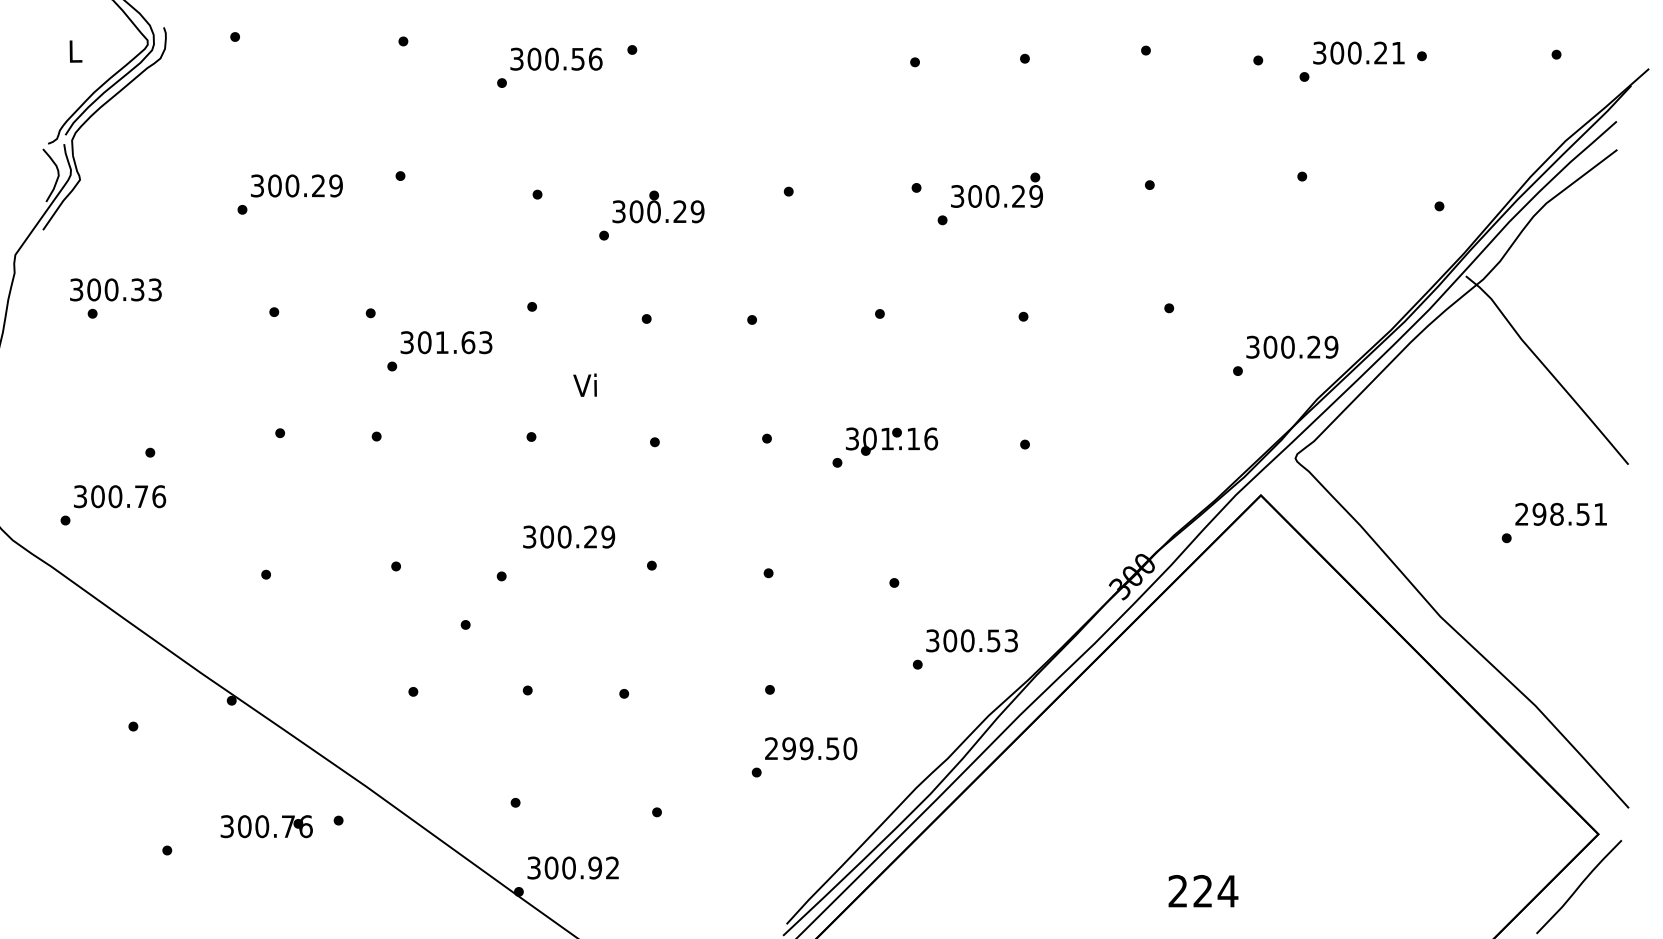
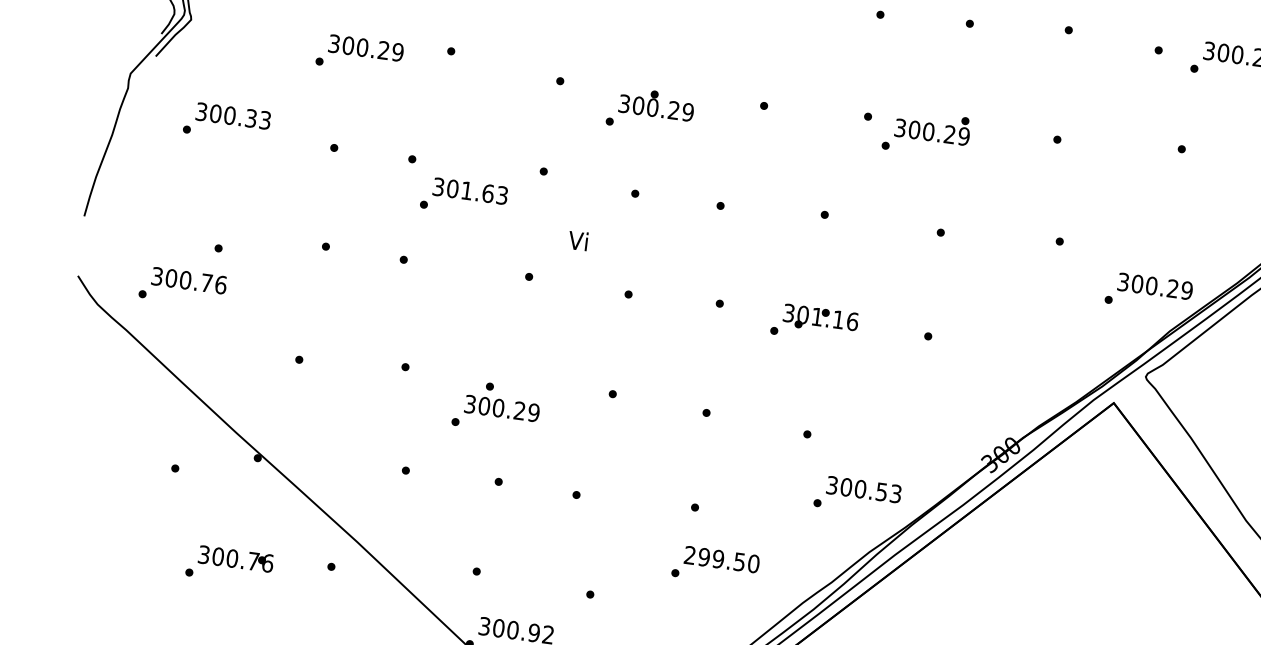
text: (115, 289) -> (233, 115), moved
text: (569, 536) -> (502, 408), moved
text: (266, 826) -> (235, 558), moved

